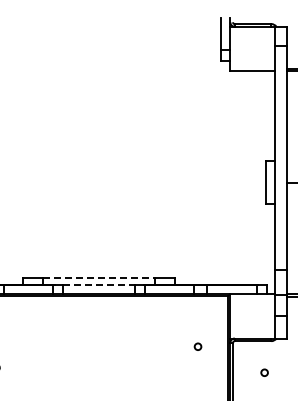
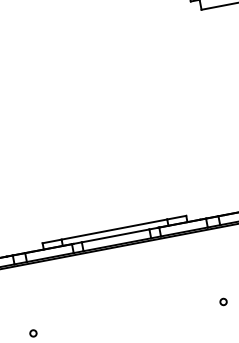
line: (99, 277) -> (114, 229), dashed -> solid
line: (99, 284) -> (116, 235), dashed -> solid
circle: (197, 346) -> (223, 301), moved

